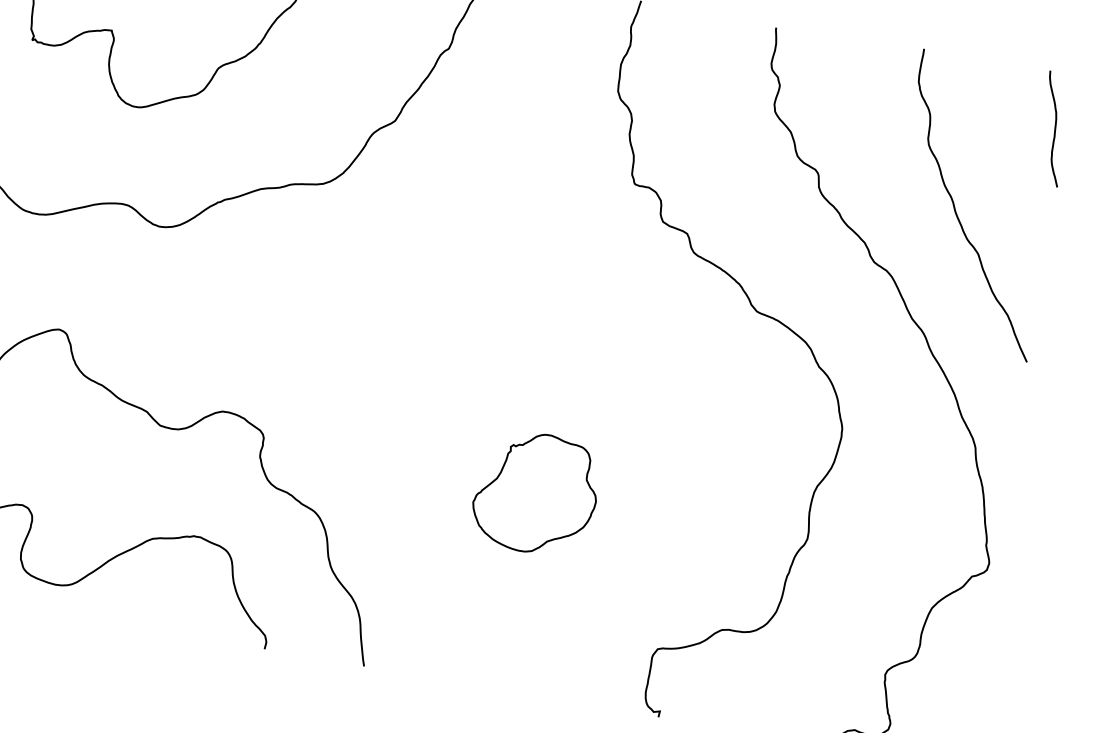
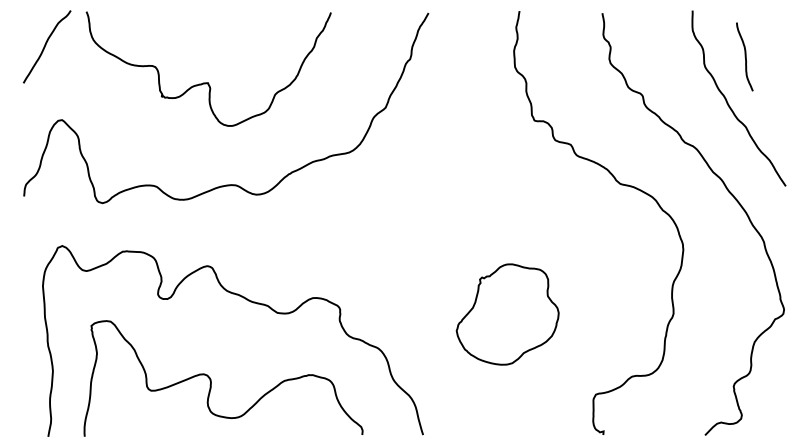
curve: (1053, 128) -> (744, 56), moved
part: (535, 493) -> (507, 314), size x1.4

